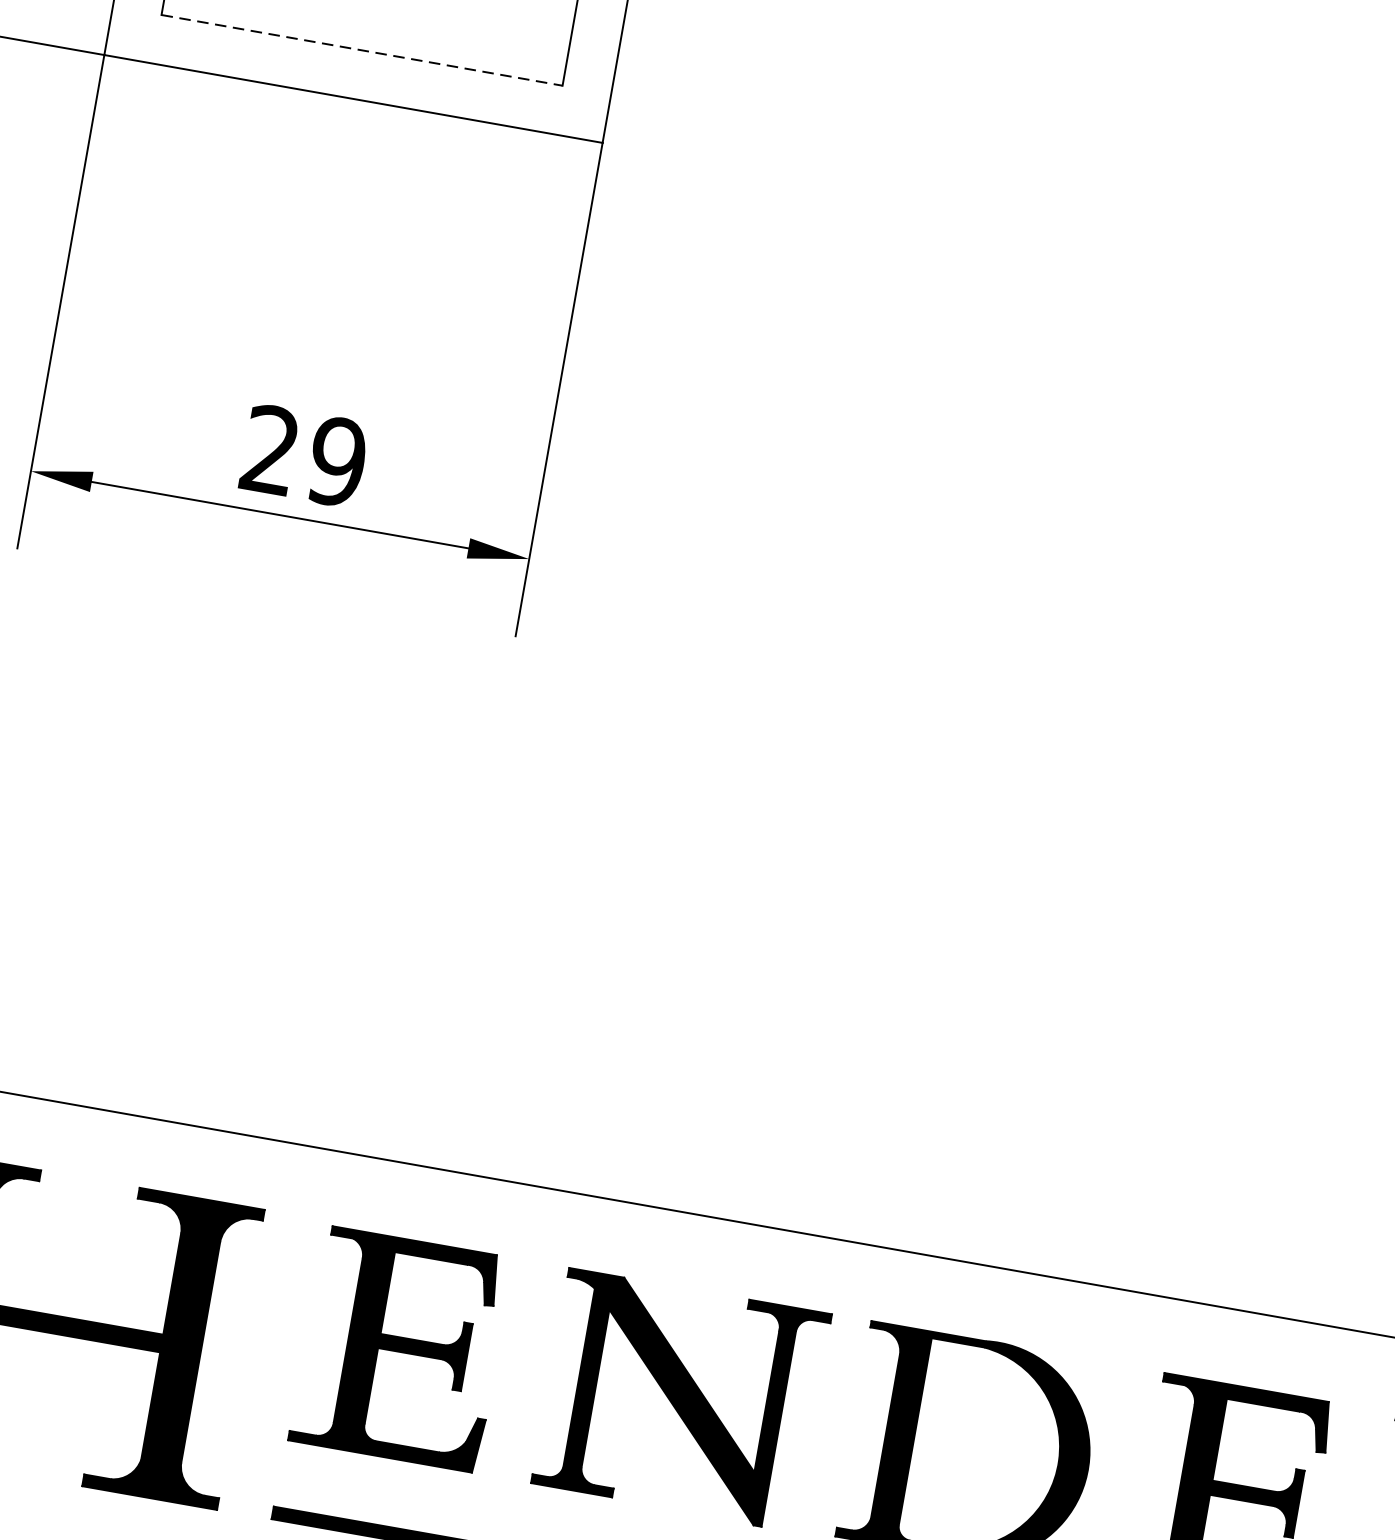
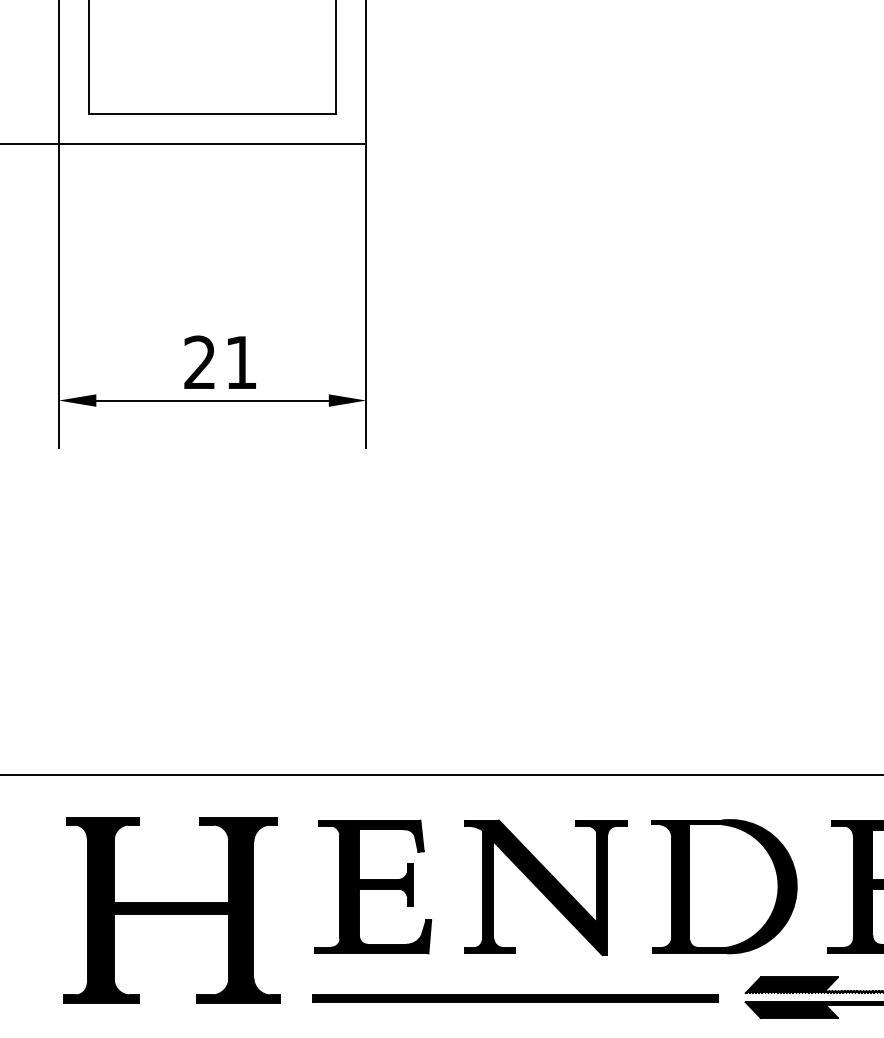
line: (361, 49) -> (212, 113), dashed -> solid
text: (337, 461) -> (241, 362), 29 -> 21

